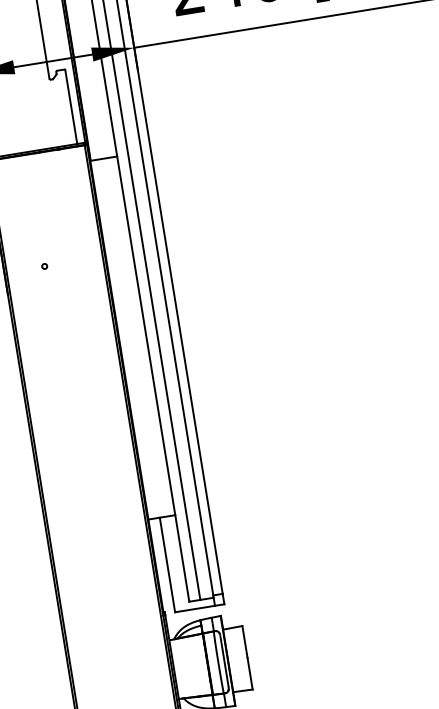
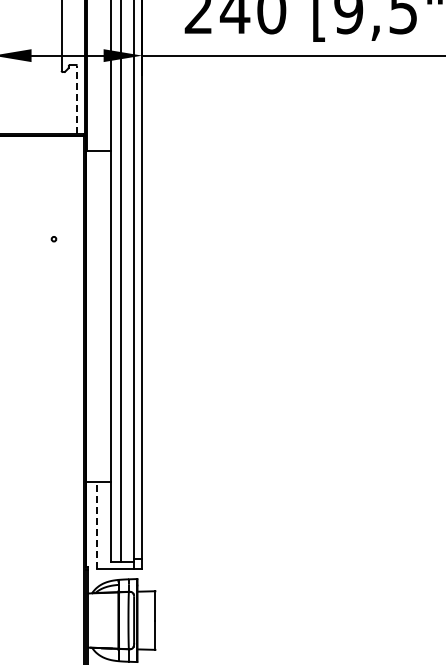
line: (71, 106) -> (77, 99), solid -> dashed
circle: (44, 266) -> (53, 239), moved
line: (167, 565) -> (96, 525), solid -> dashed

